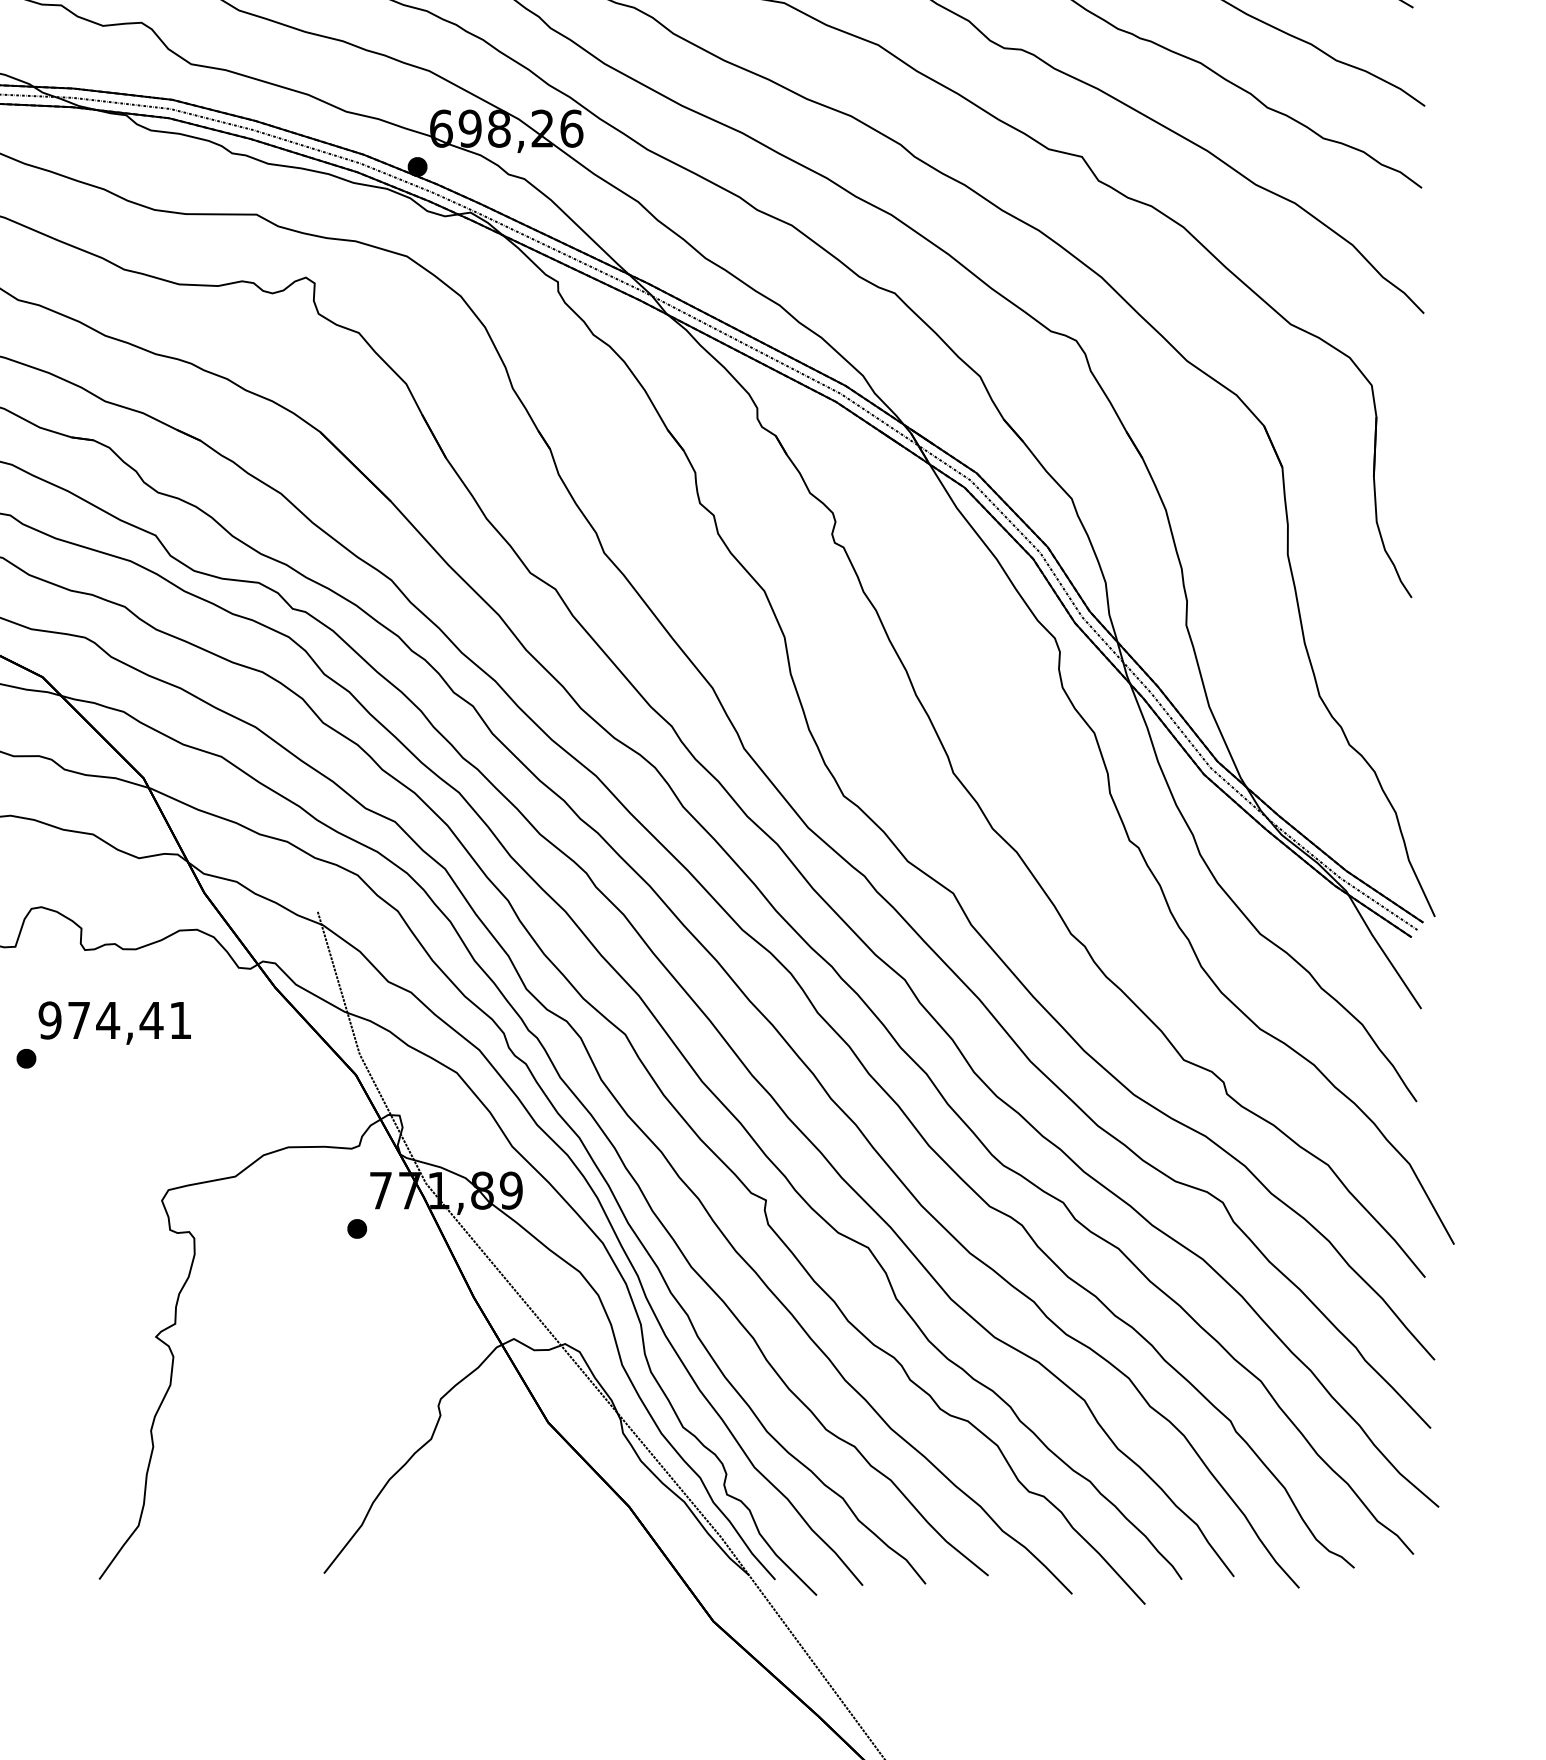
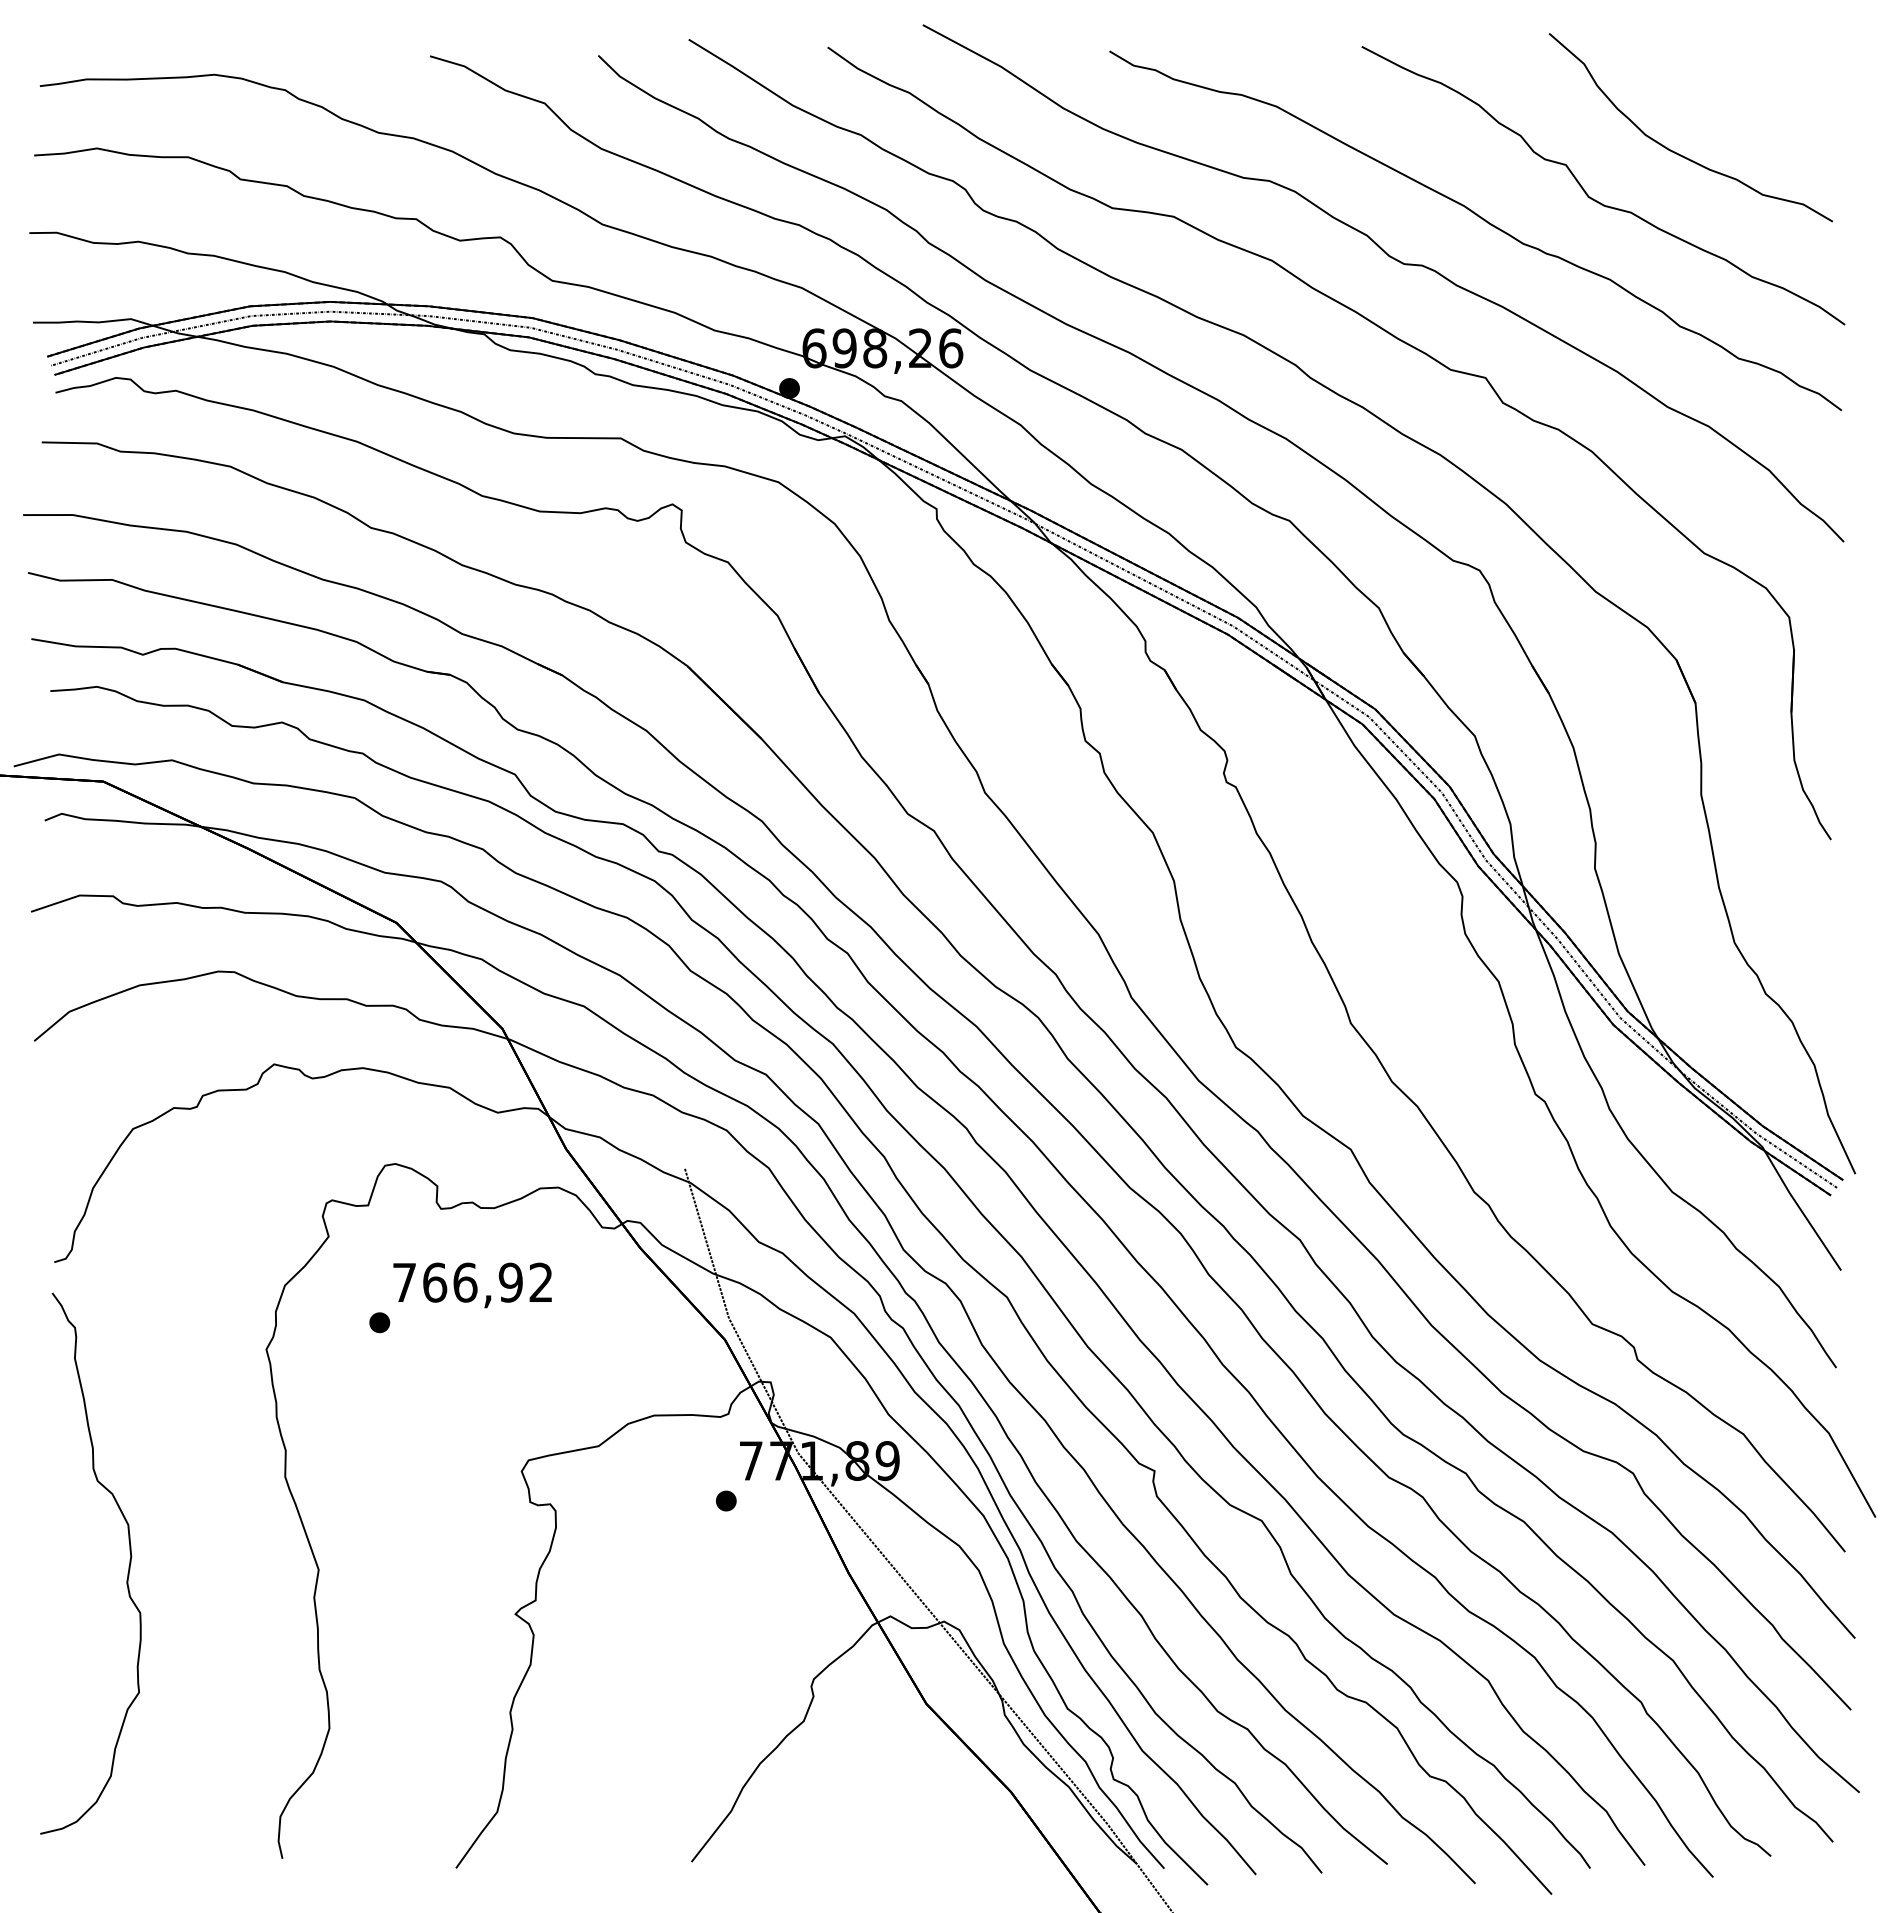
text: (114, 1020) -> (472, 1282), 974,41 -> 766,92

